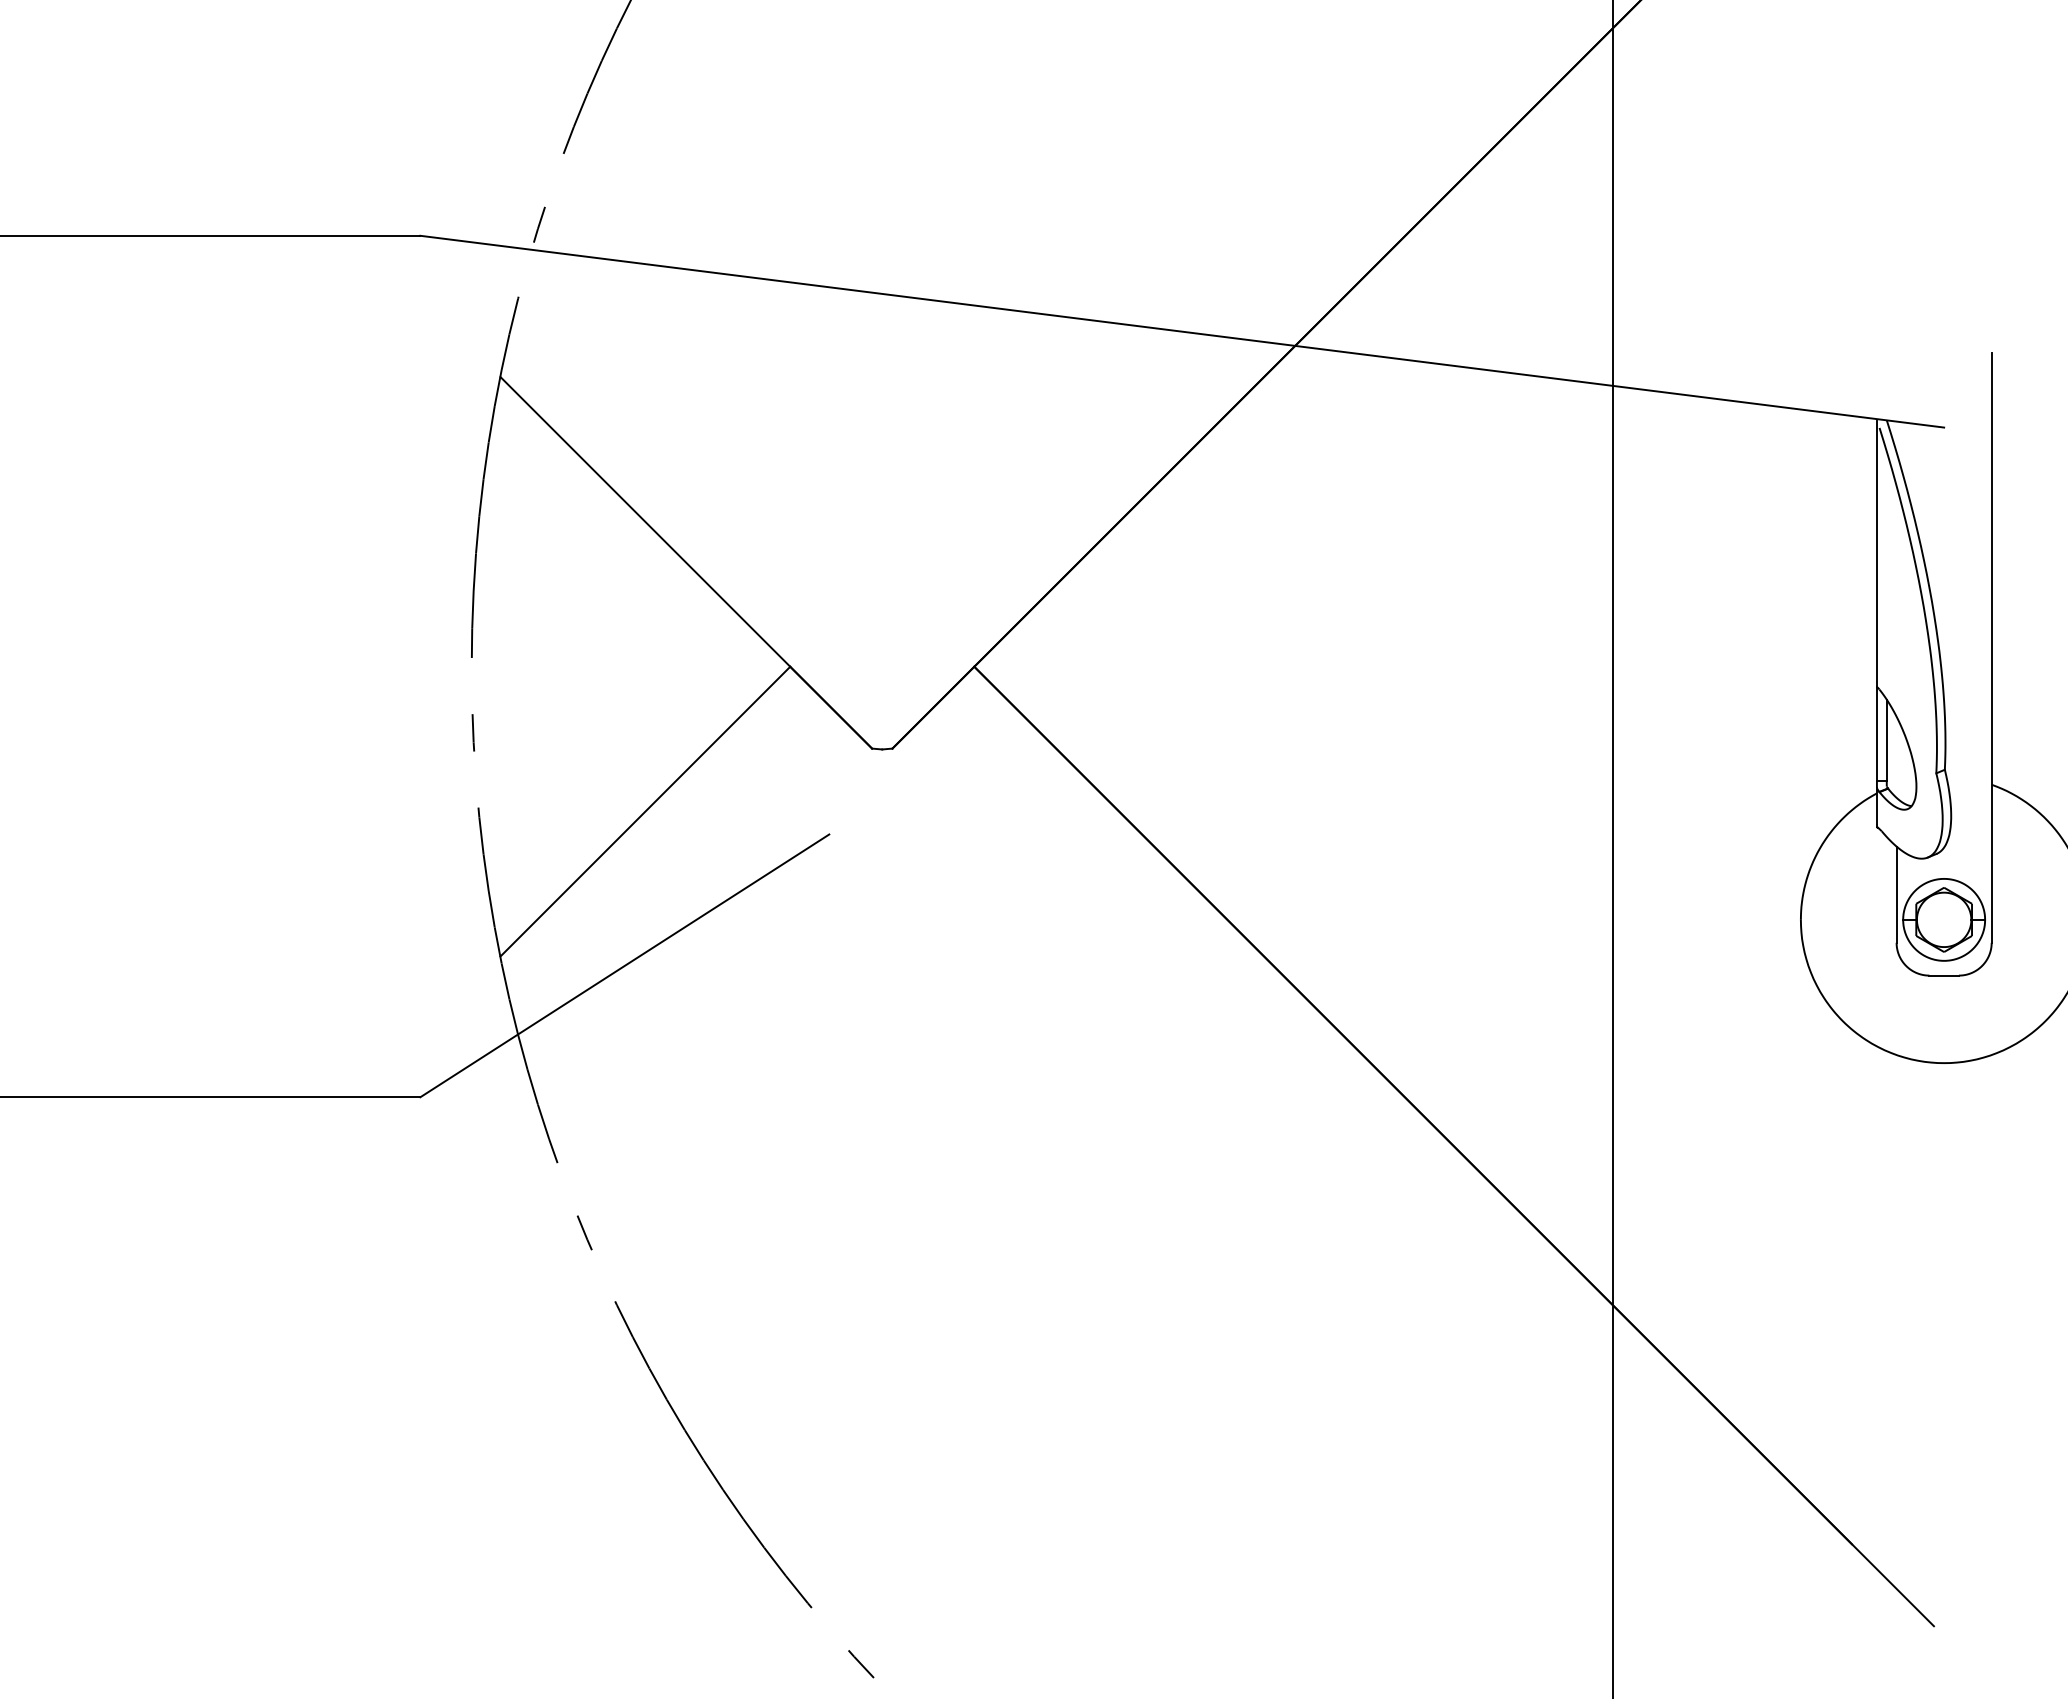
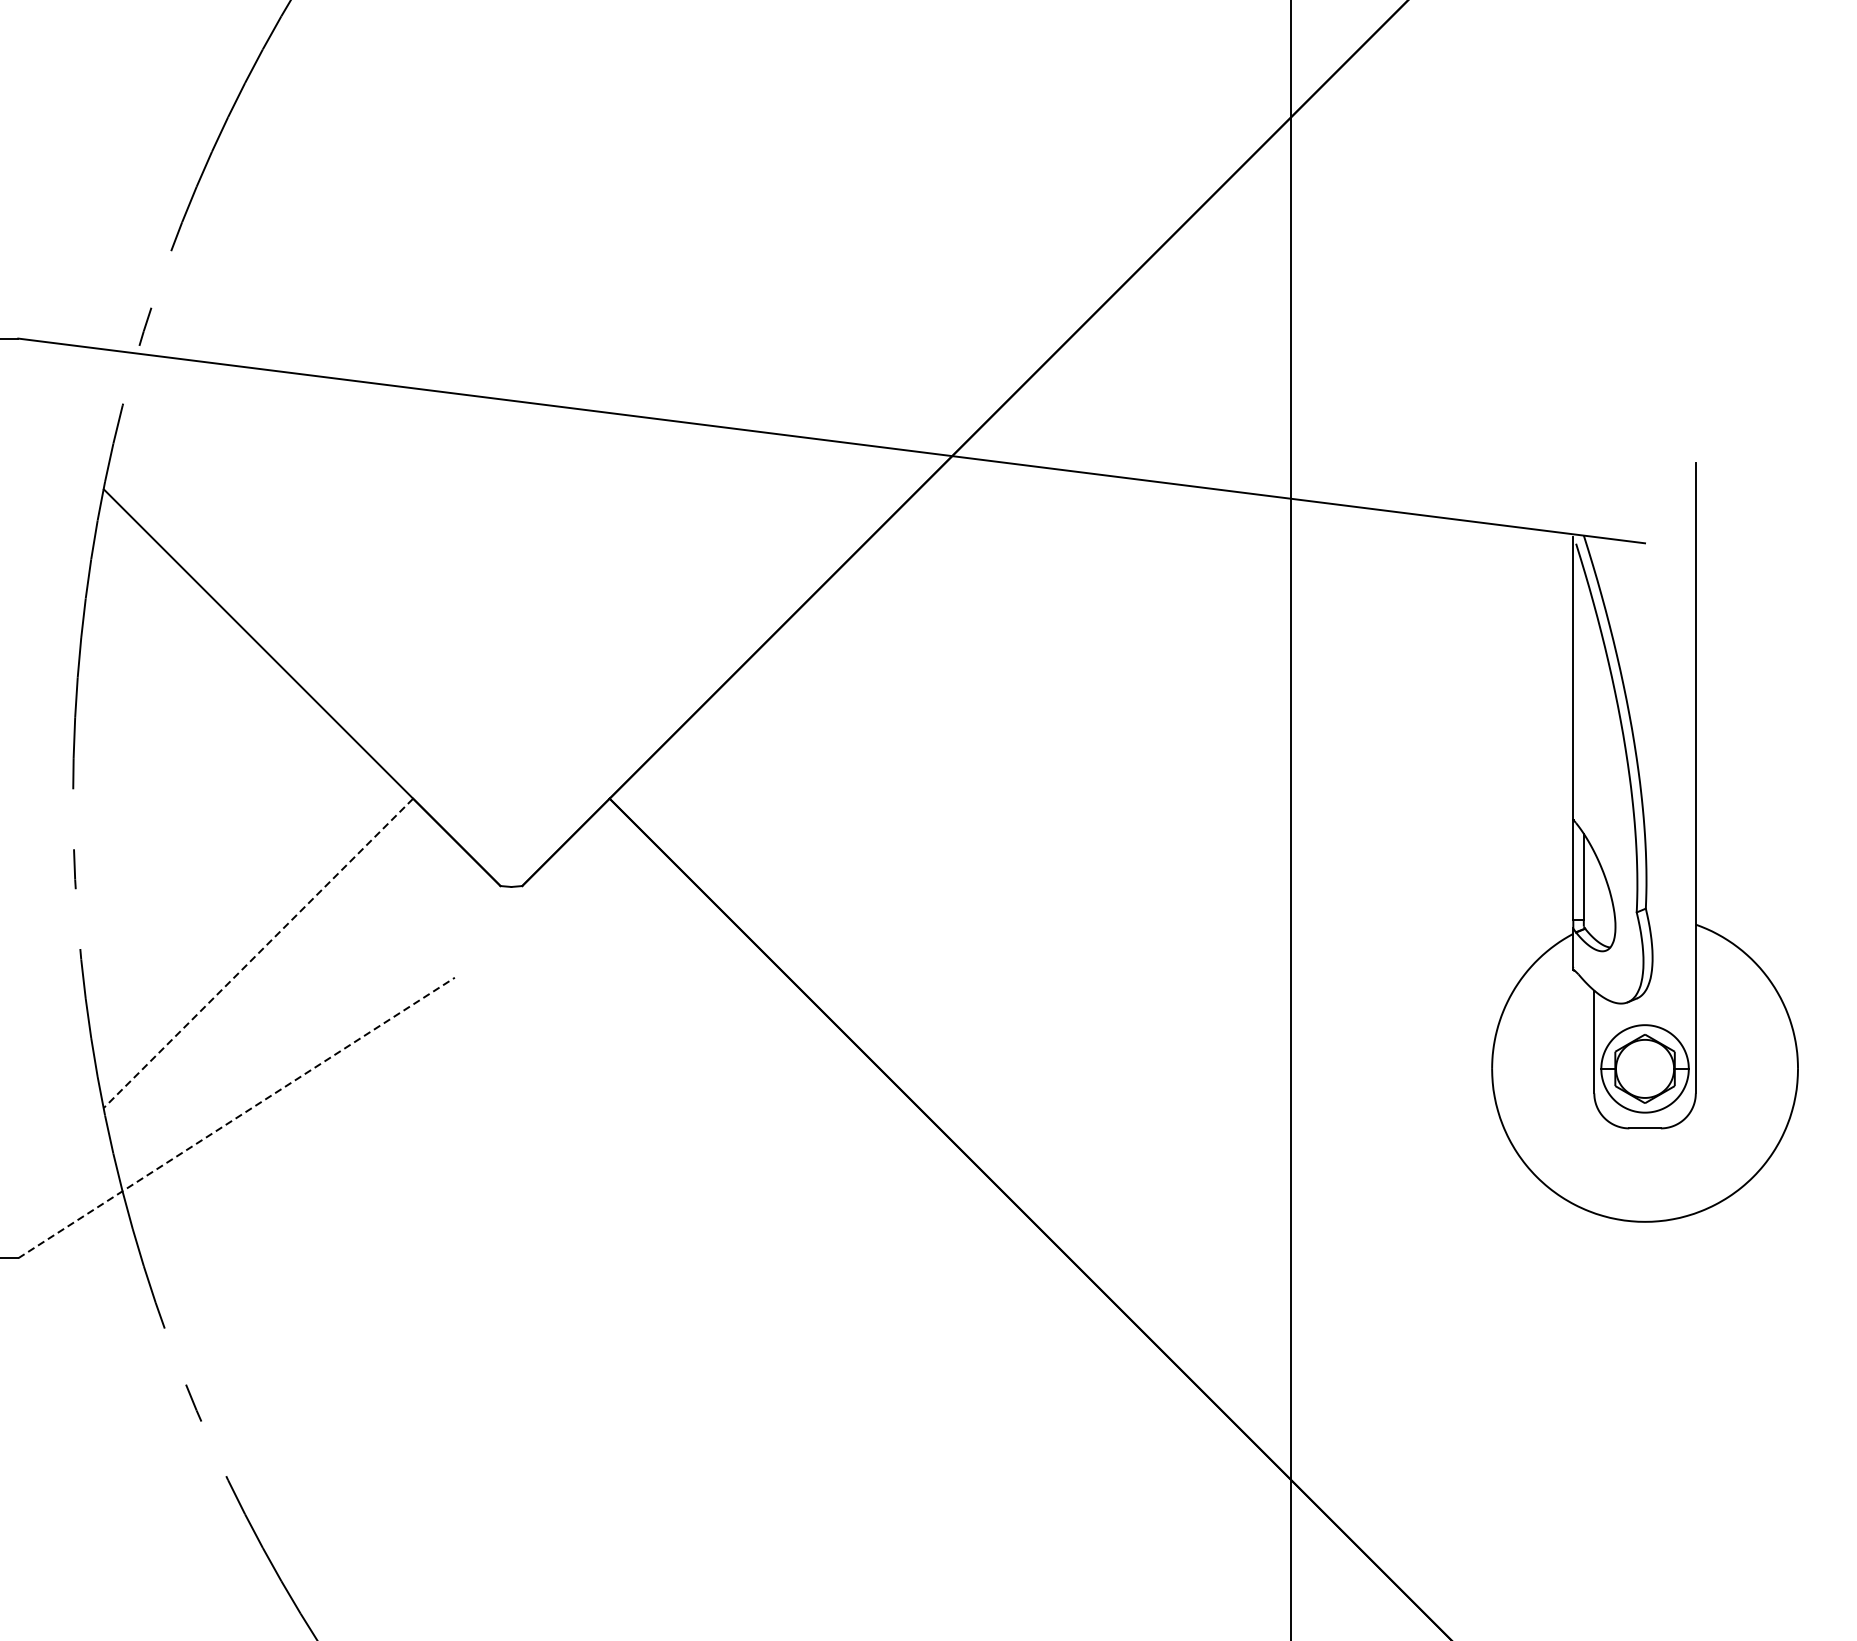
line: (645, 811) -> (258, 953), solid -> dashed
line: (625, 965) -> (237, 1117), solid -> dashed

